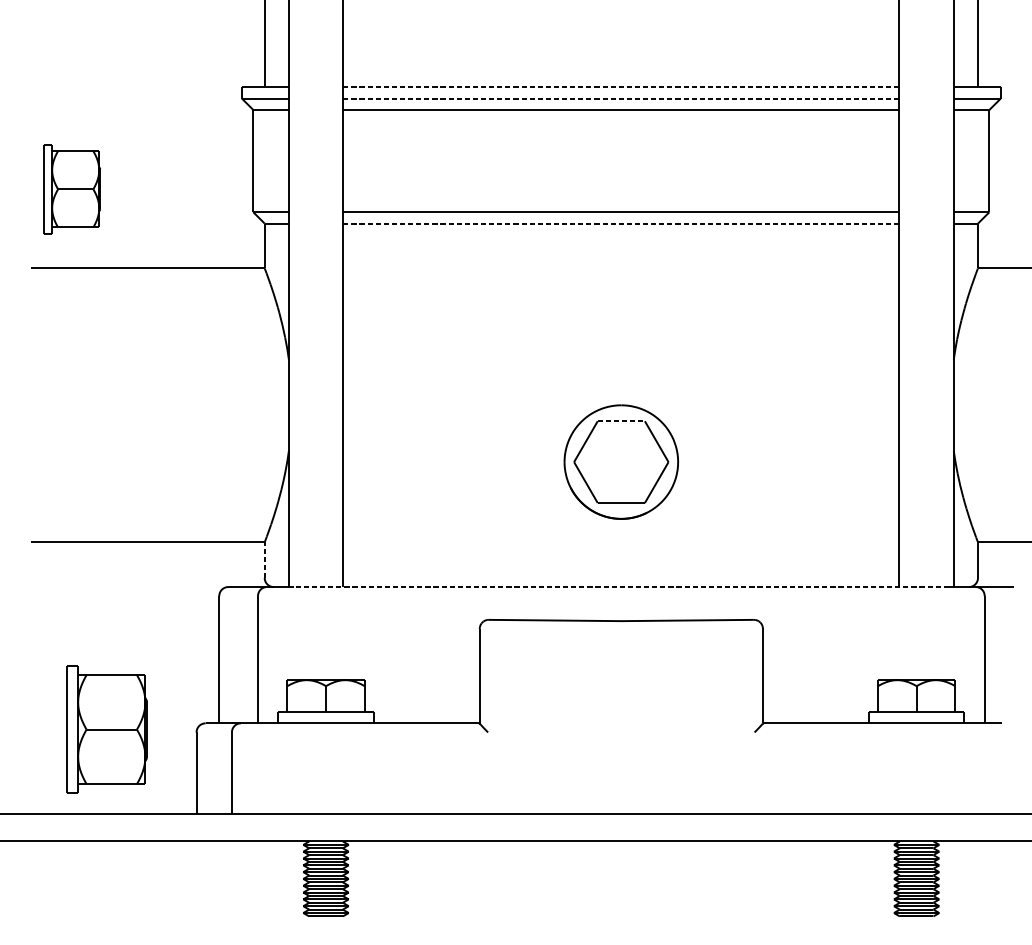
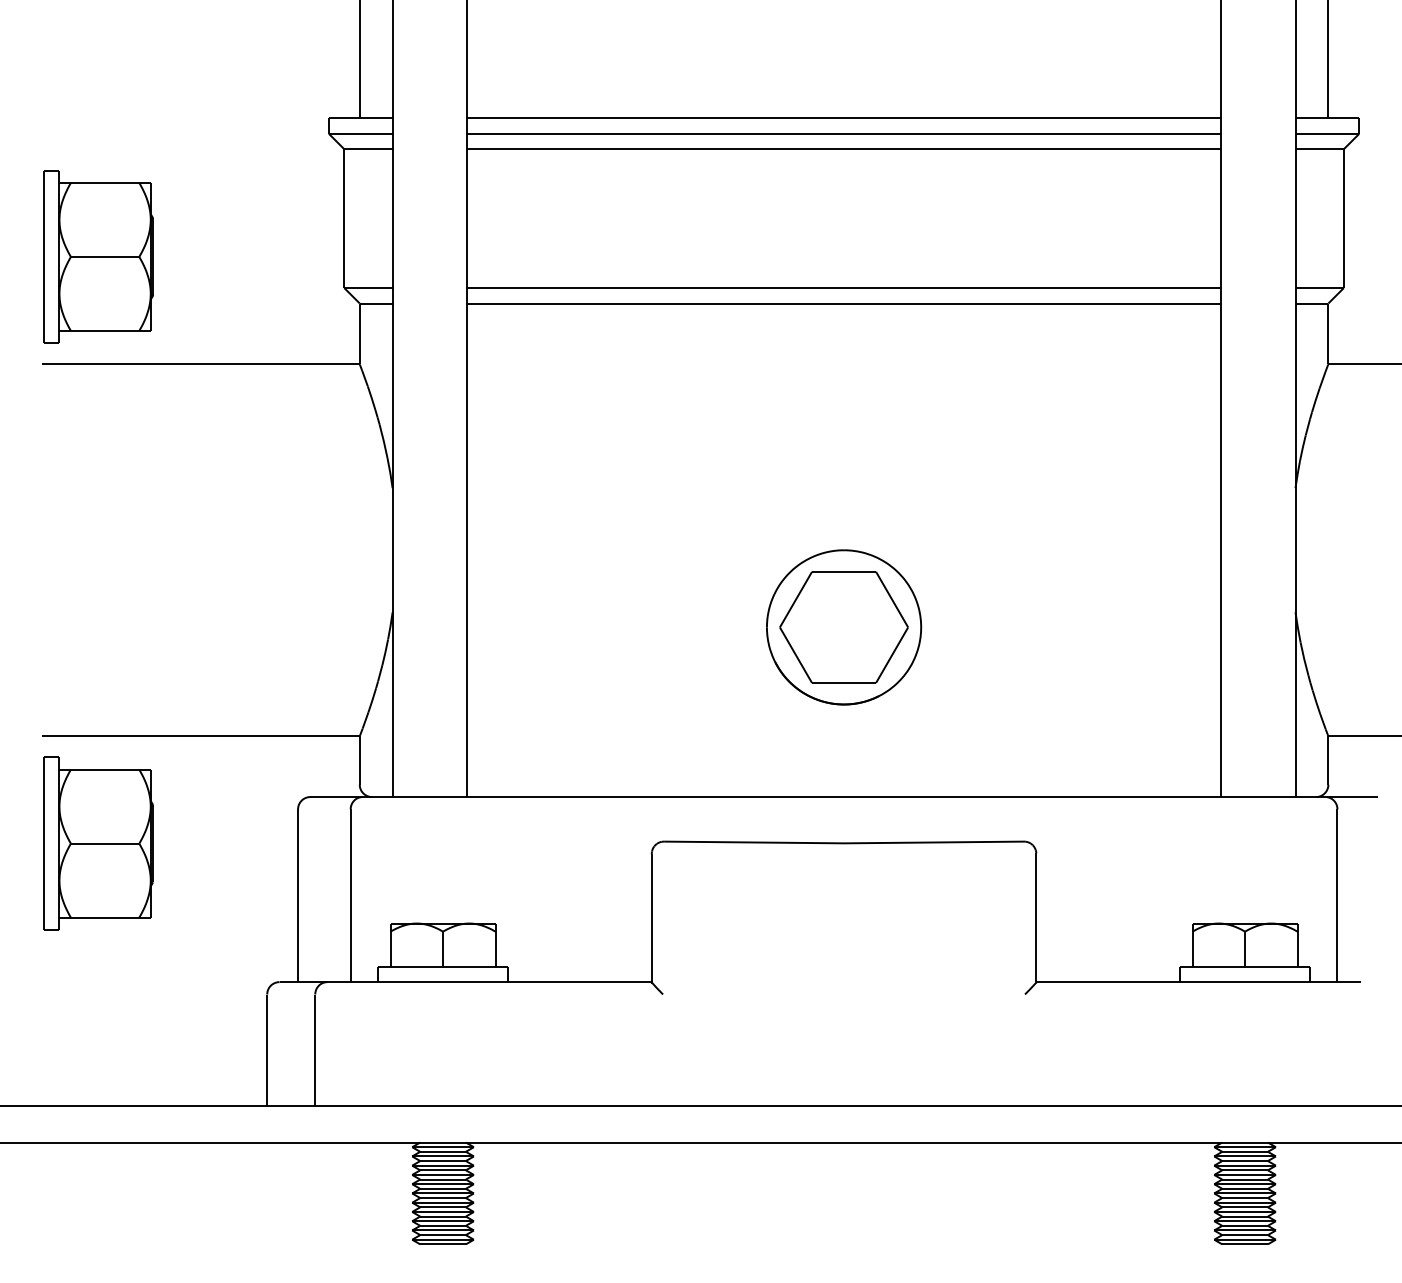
line: (620, 87) -> (843, 118), dashed -> solid
line: (620, 98) -> (843, 133), dashed -> solid
part: (72, 188) -> (98, 256), size x1.43
line: (620, 223) -> (843, 303), dashed -> solid
line: (621, 420) -> (844, 571), dashed -> solid
line: (264, 560) -> (359, 760), dashed -> solid
line: (621, 587) -> (844, 797), dashed -> solid
part: (106, 729) -> (98, 843), moved

